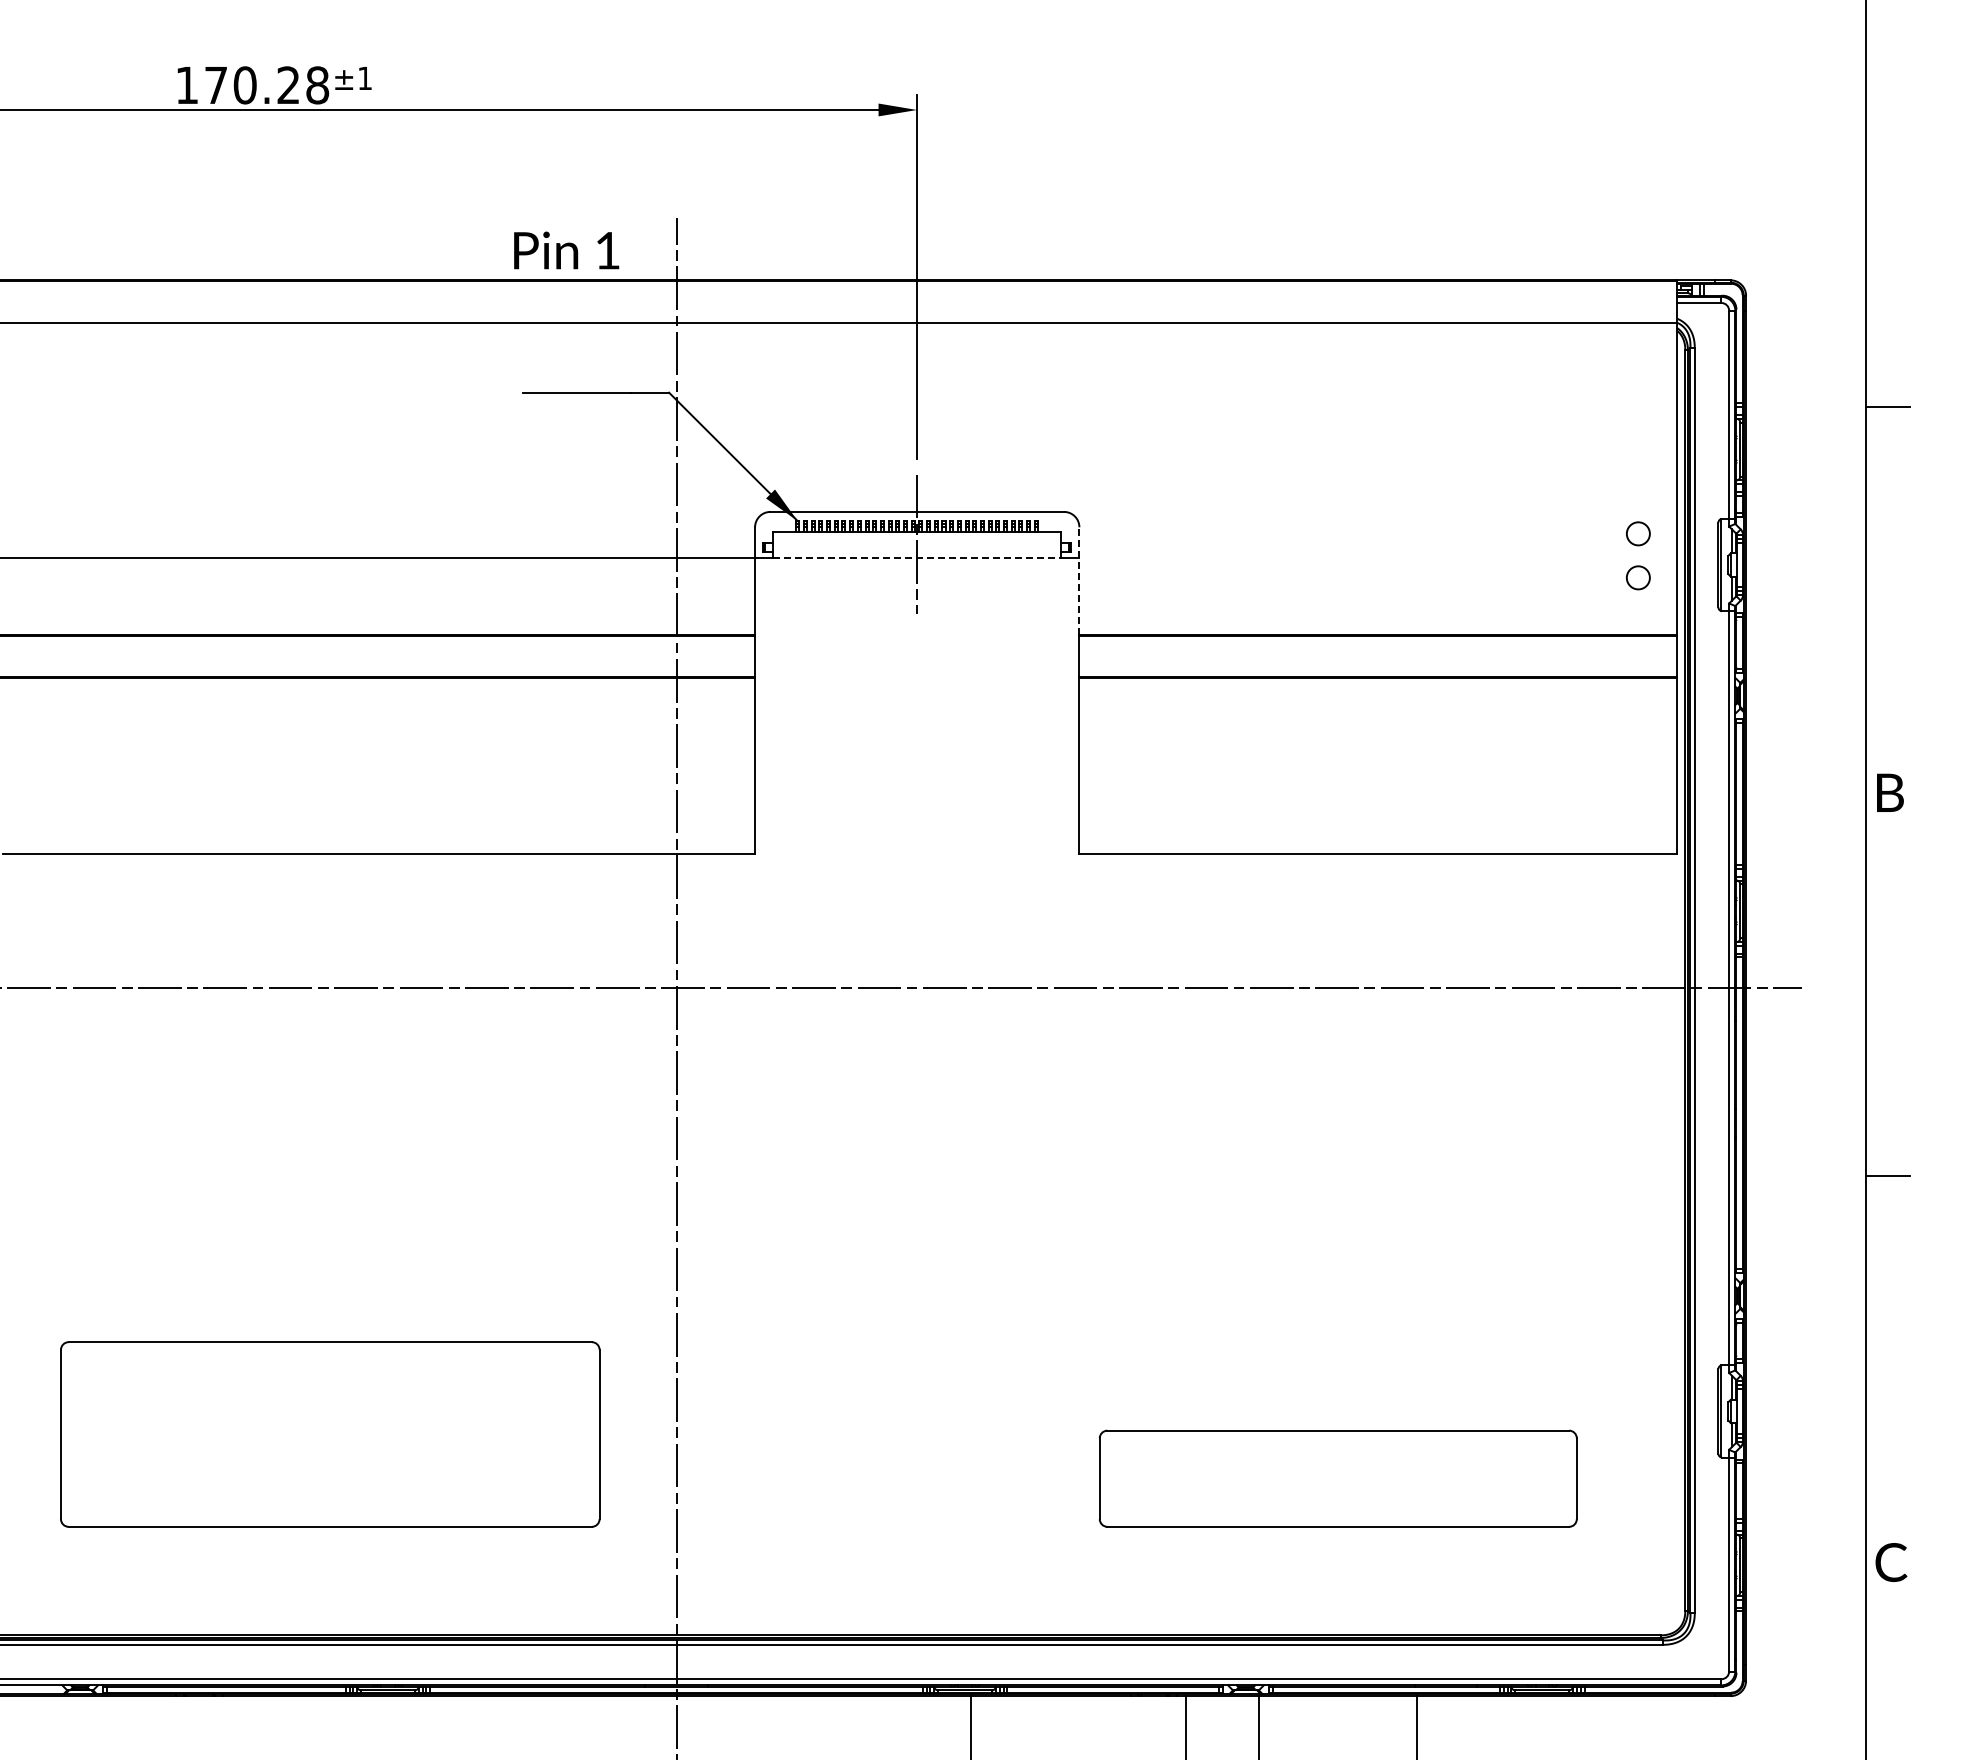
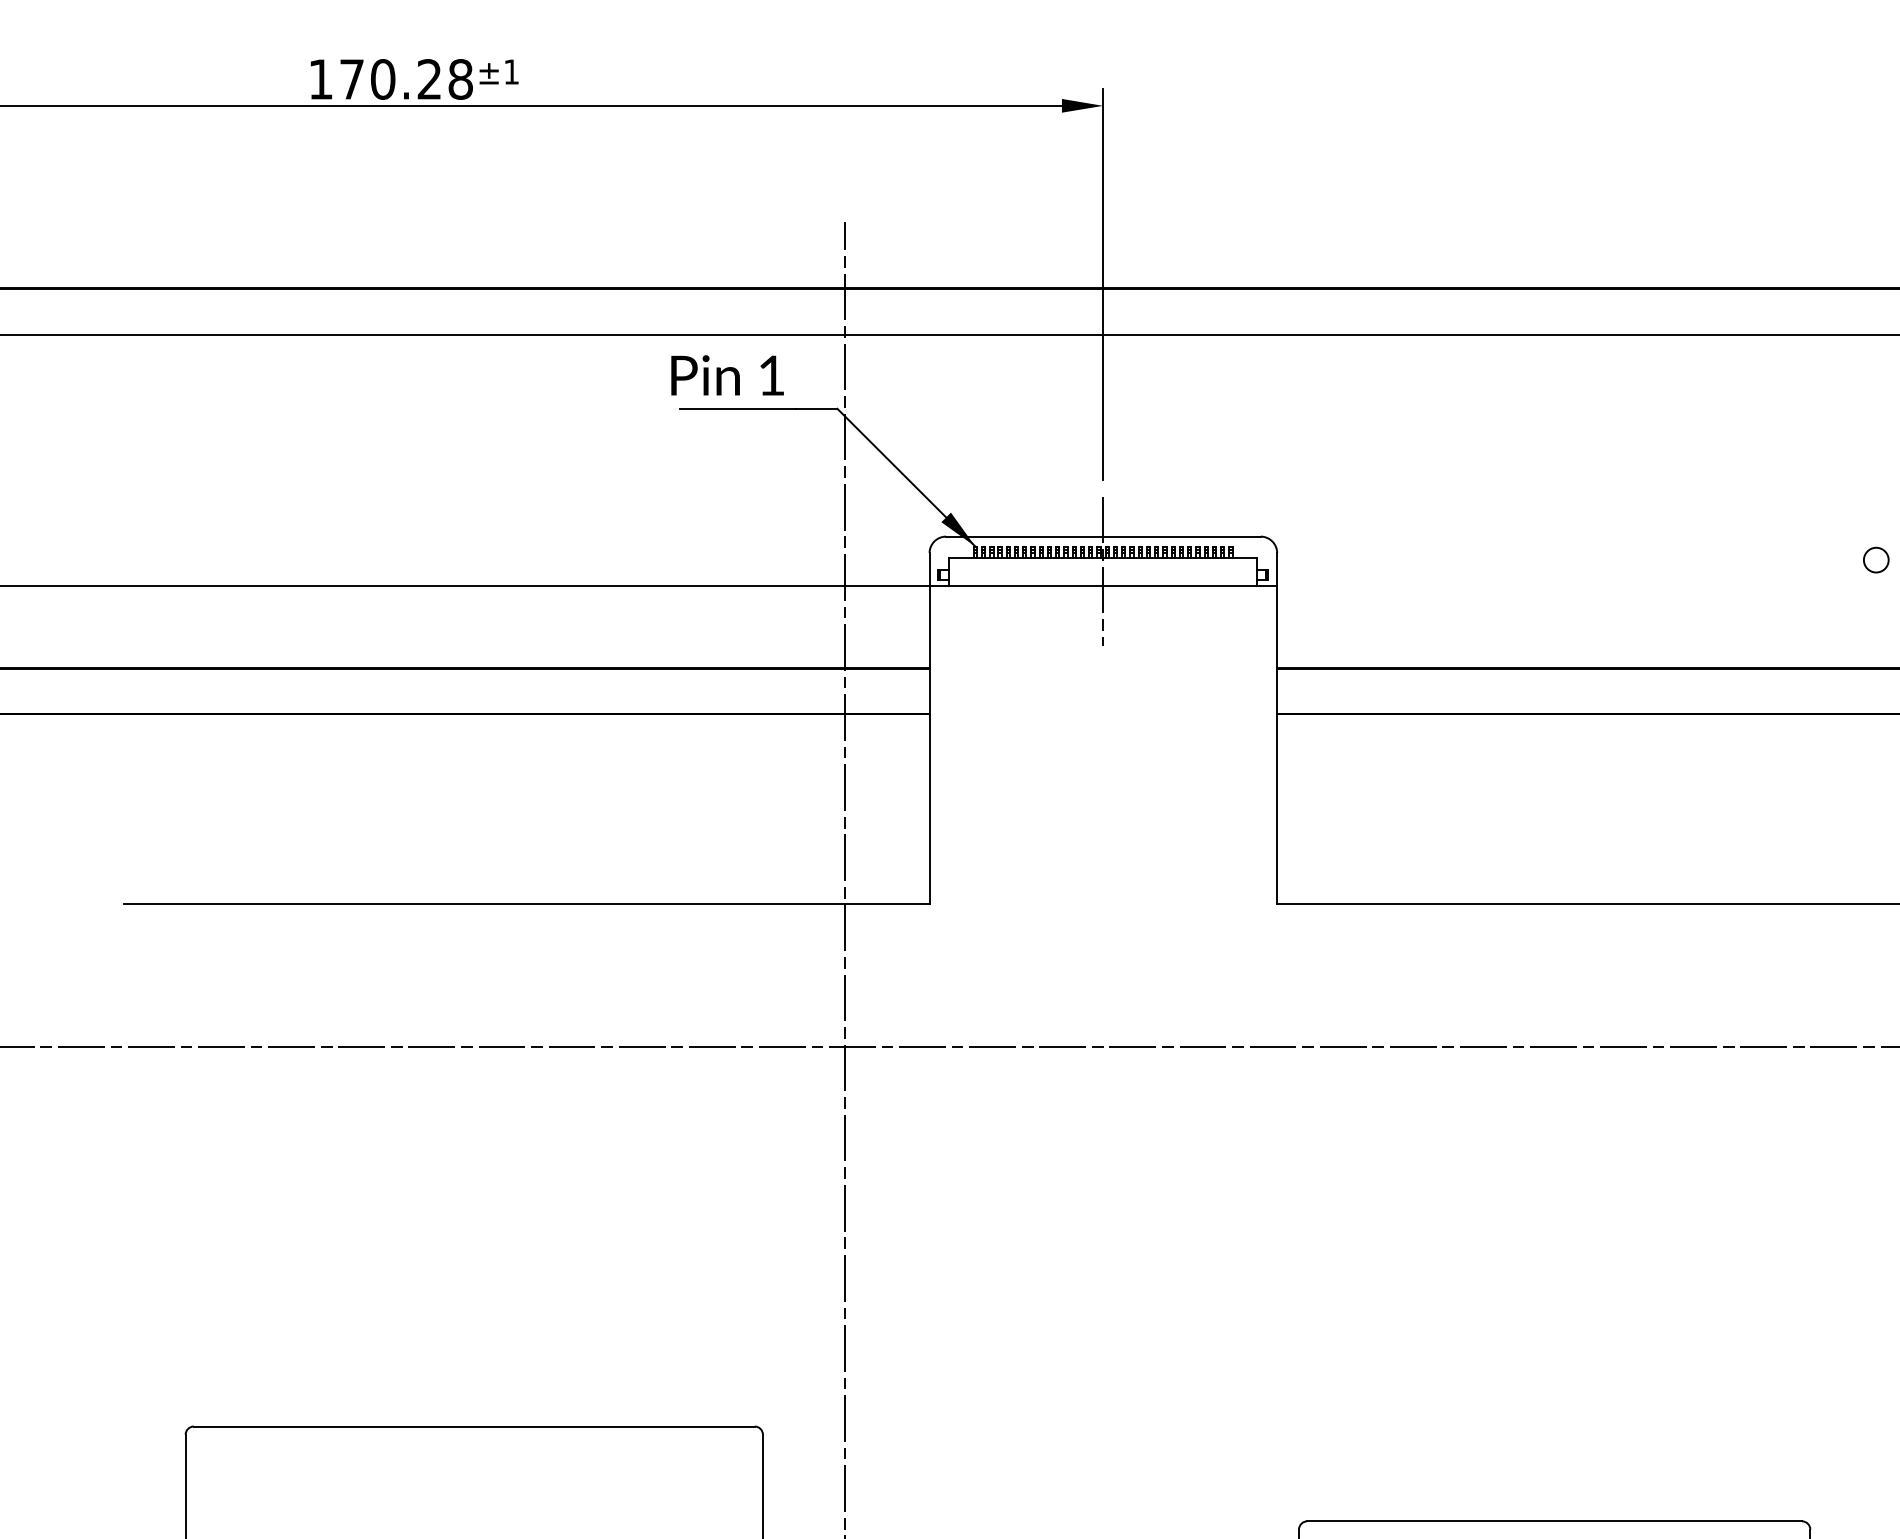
text: (566, 250) -> (727, 375), moved
line: (917, 557) -> (1103, 585), dashed -> solid
circle: (1638, 577) -> (1876, 606), removed
line: (1079, 581) -> (1277, 611), dashed -> solid

